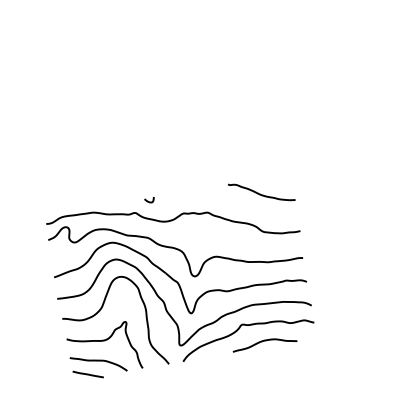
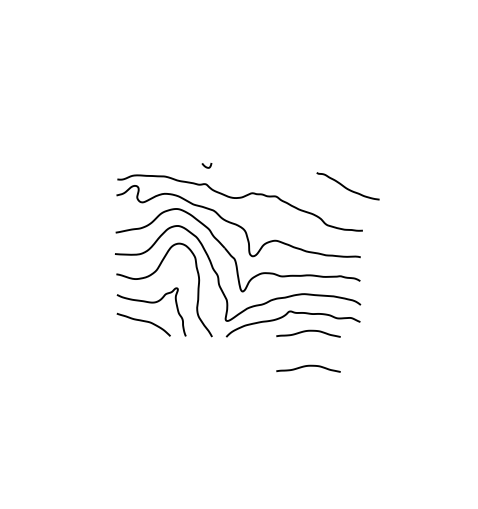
curve: (261, 193) -> (347, 187), moved
curve: (148, 200) -> (205, 165), moved
line: (87, 374) -> (131, 332), removed
curve: (270, 376) -> (308, 366), added

